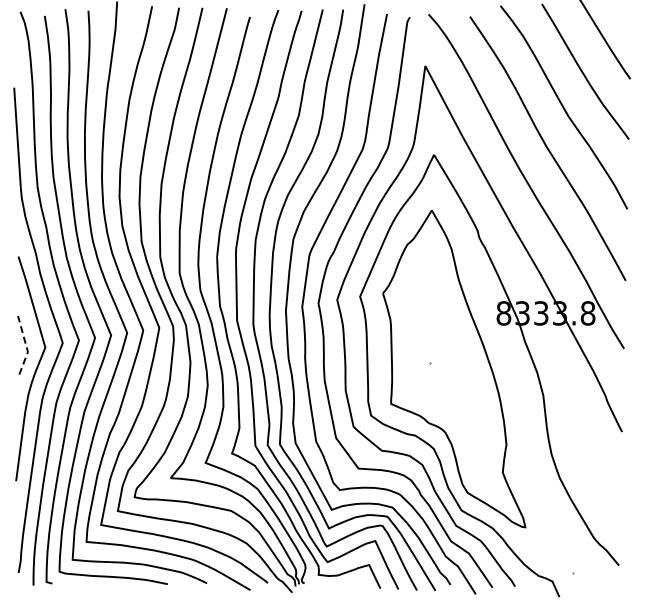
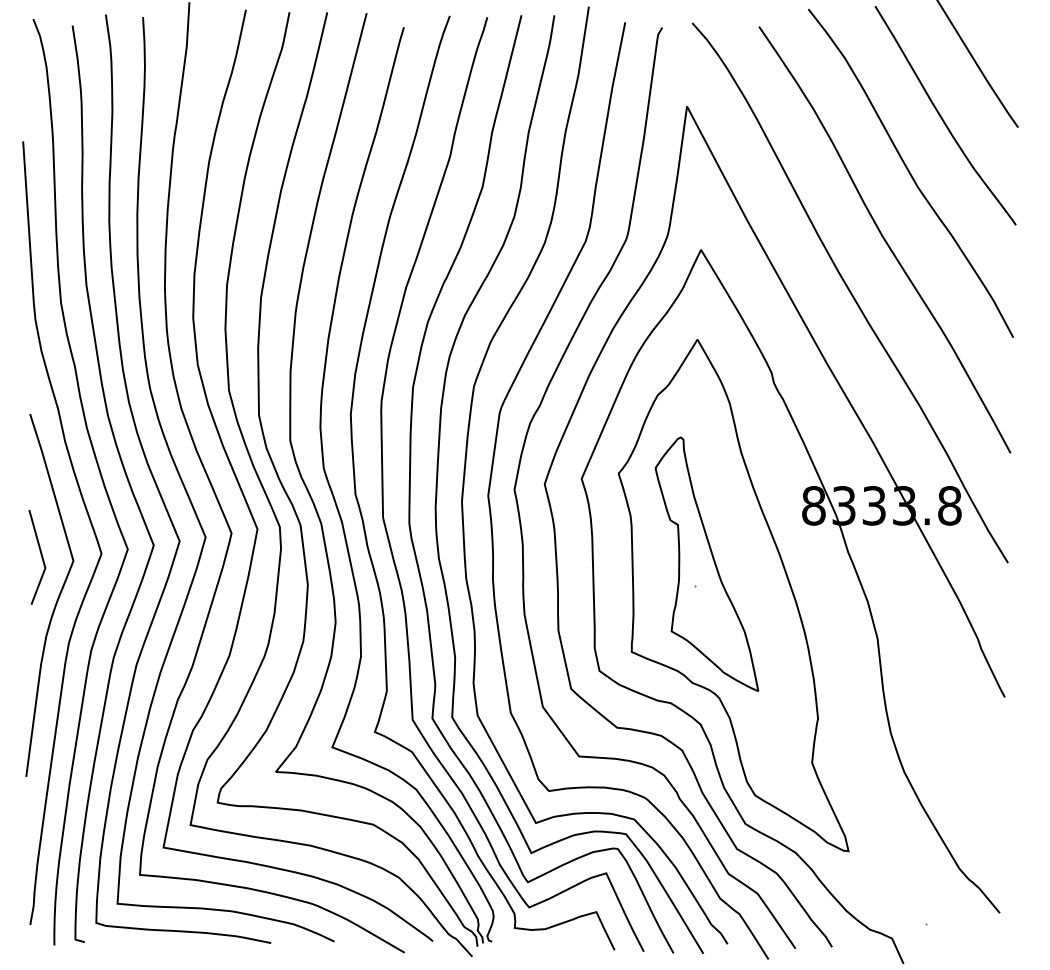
line: (26, 346) -> (43, 559), dashed -> solid
part: (437, 349) -> (706, 564), added

